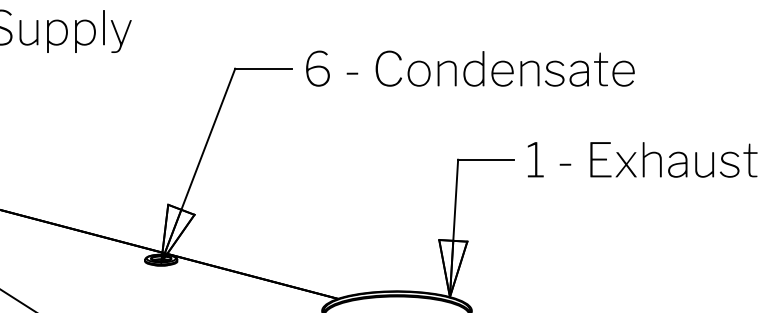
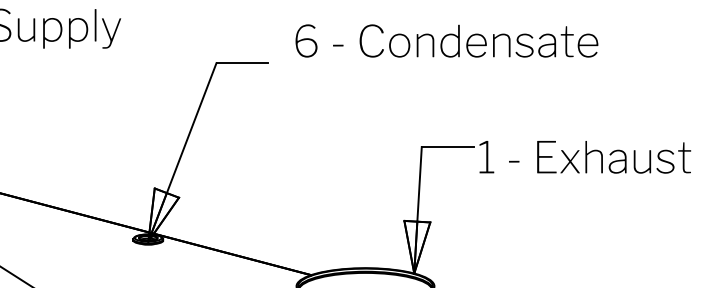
text: (470, 68) -> (447, 40), moved
text: (642, 159) -> (585, 156), moved

